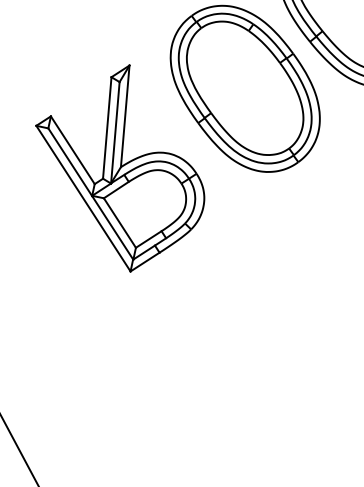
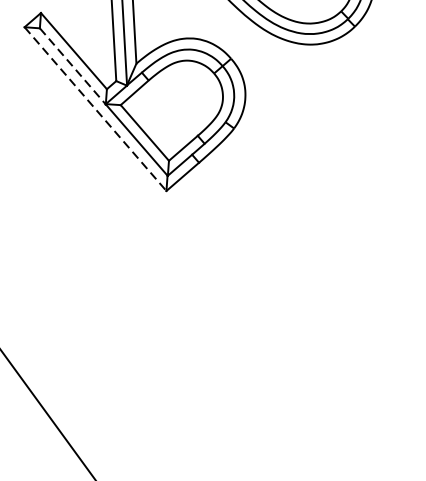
line: (70, 162) -> (73, 66), solid -> dashed
line: (83, 198) -> (95, 108), solid -> dashed

